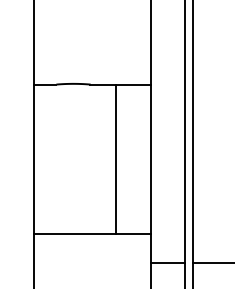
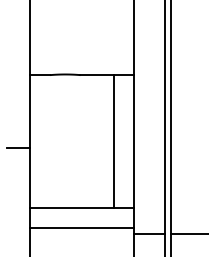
line: (115, 158) -> (113, 140), moved
line: (20, 166) -> (18, 148), added
line: (92, 255) -> (82, 227), added

